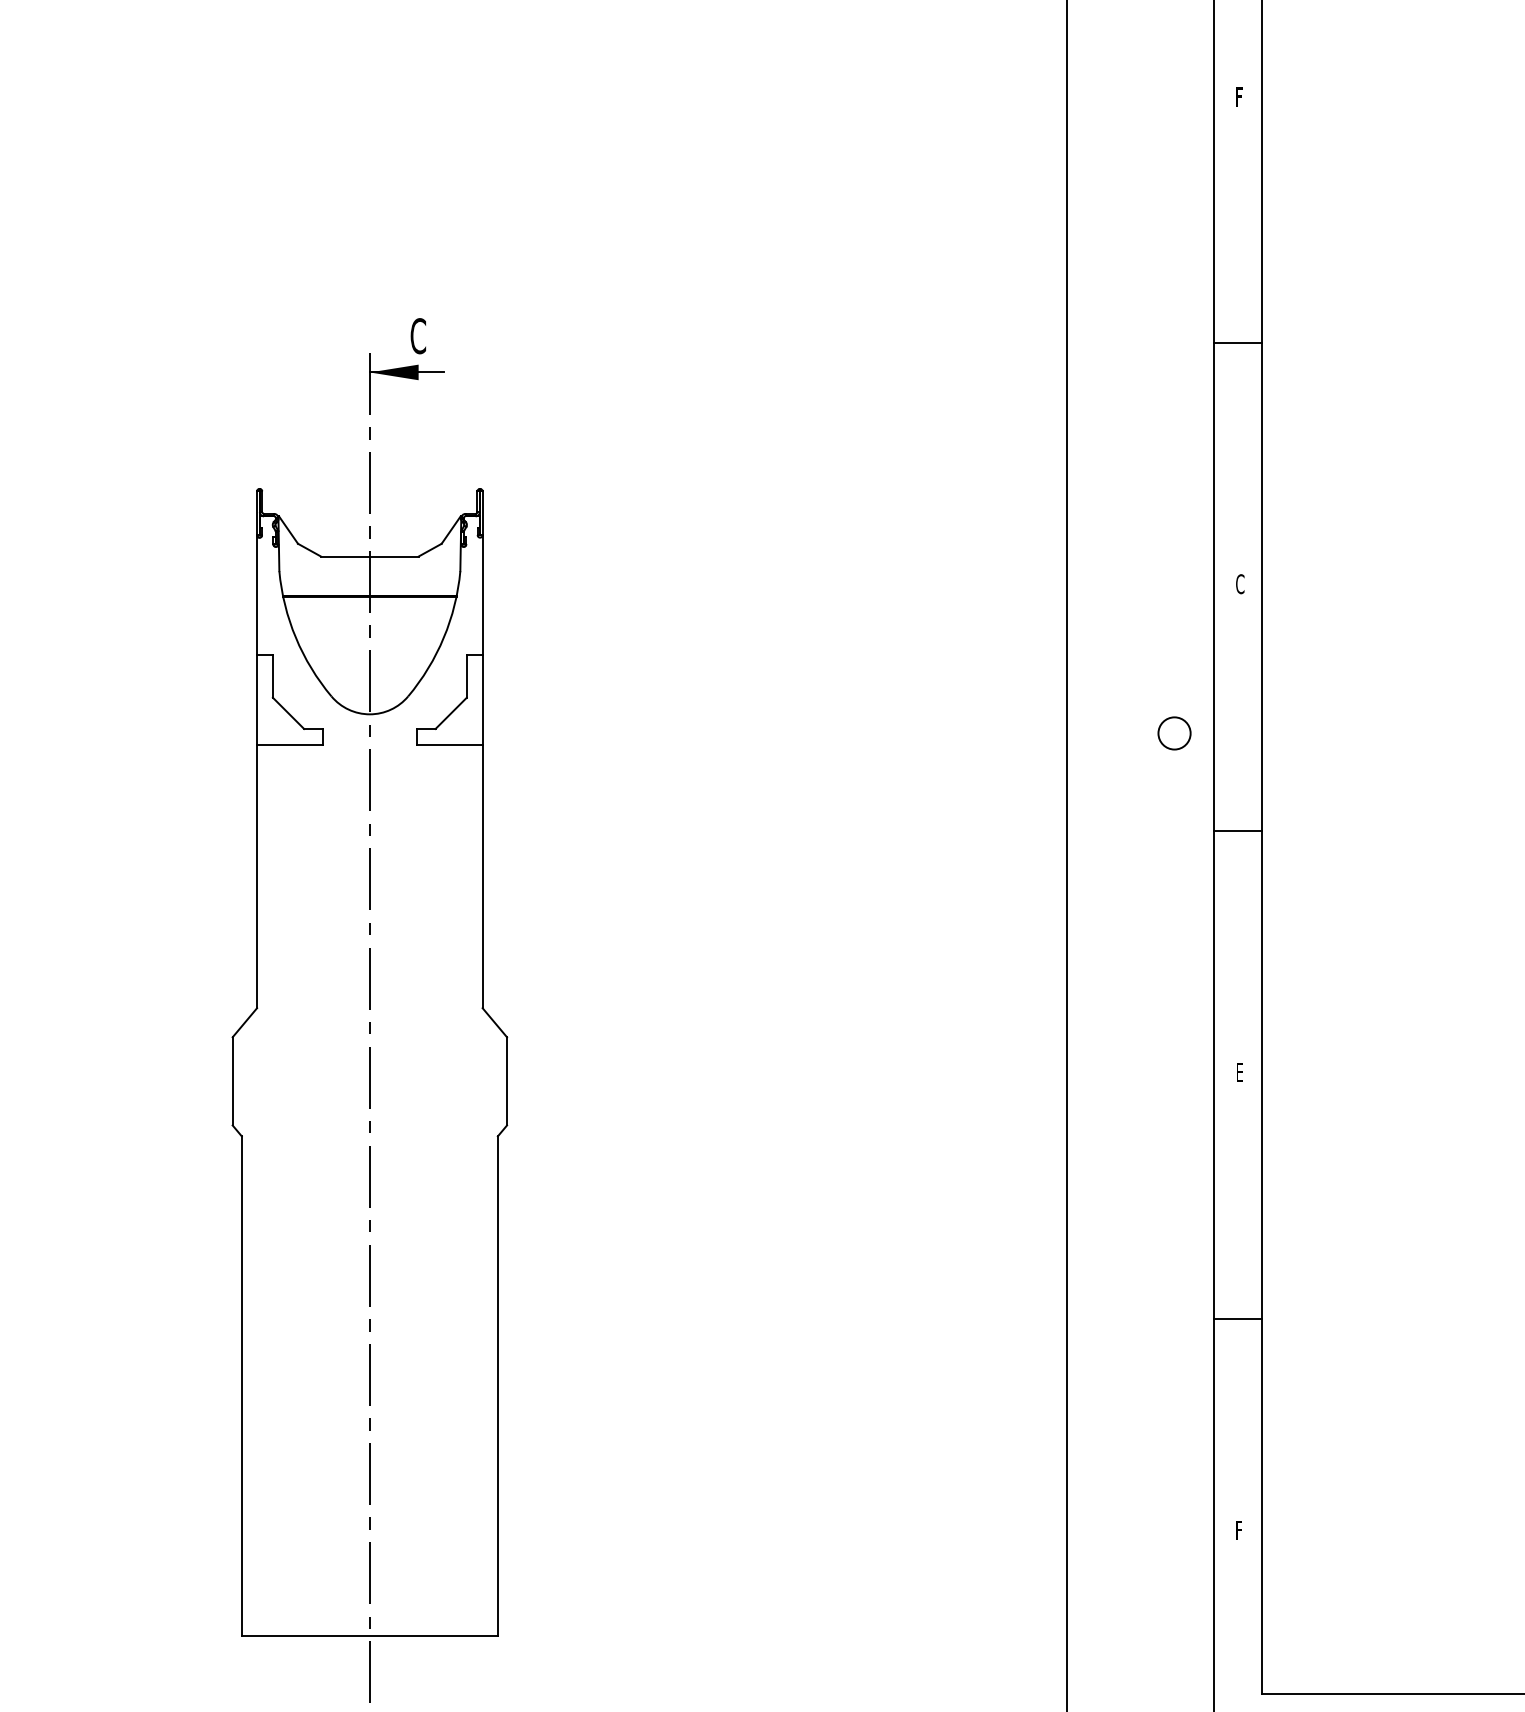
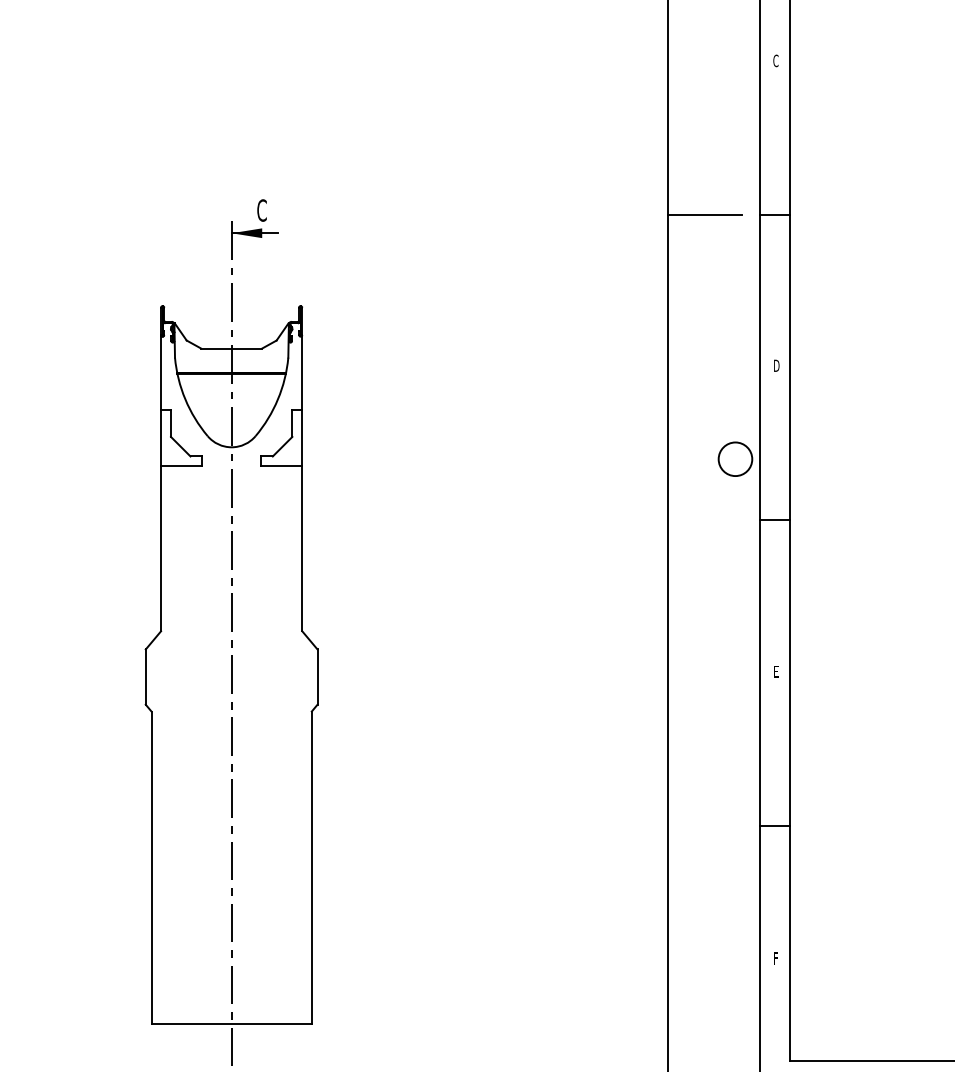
text: (1238, 96) -> (775, 60), F -> C
line: (1125, 344) -> (704, 215), added
text: (1240, 583) -> (776, 365), C -> D
circle: (1174, 733) -> (735, 459), size x1.67

